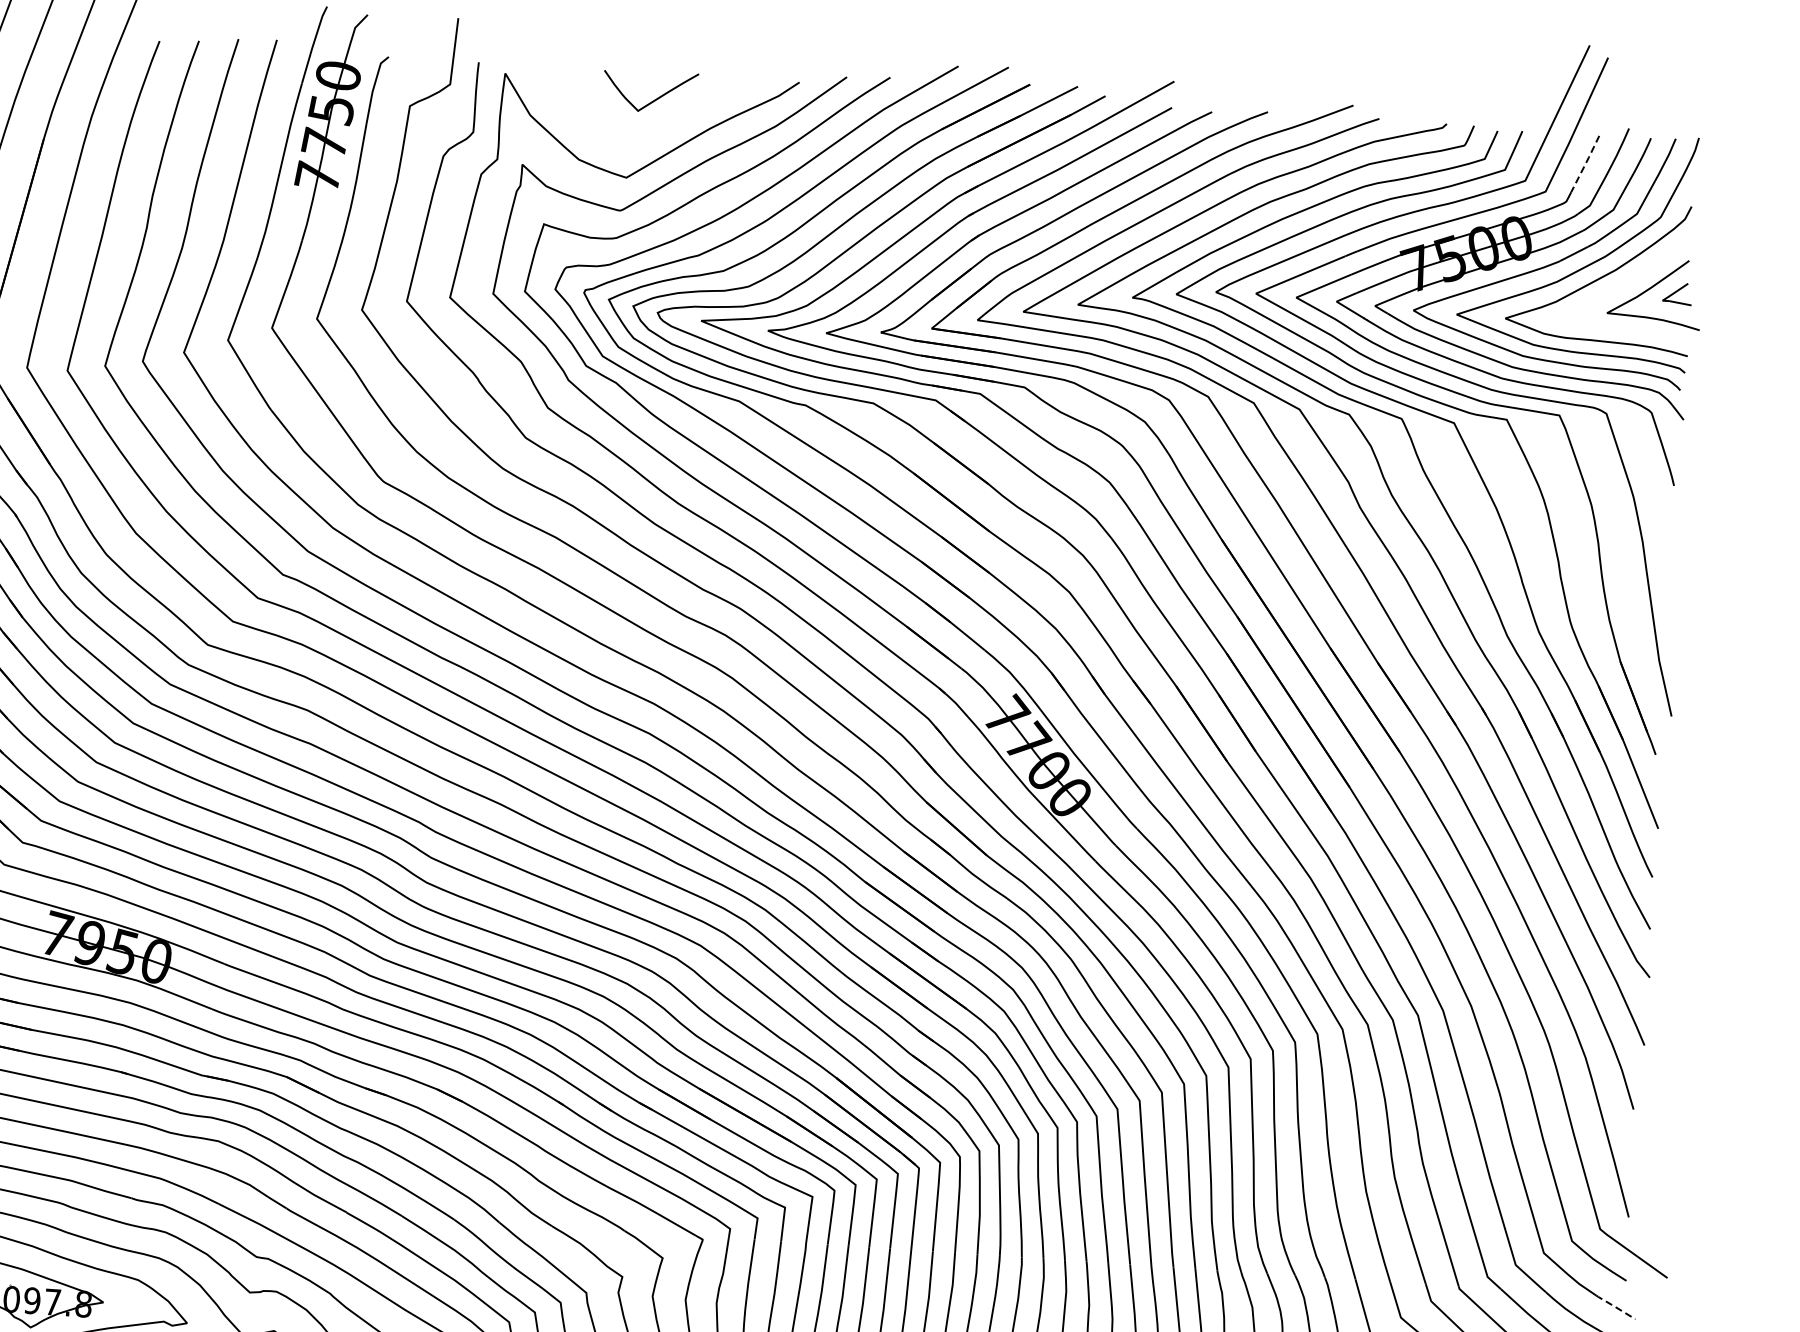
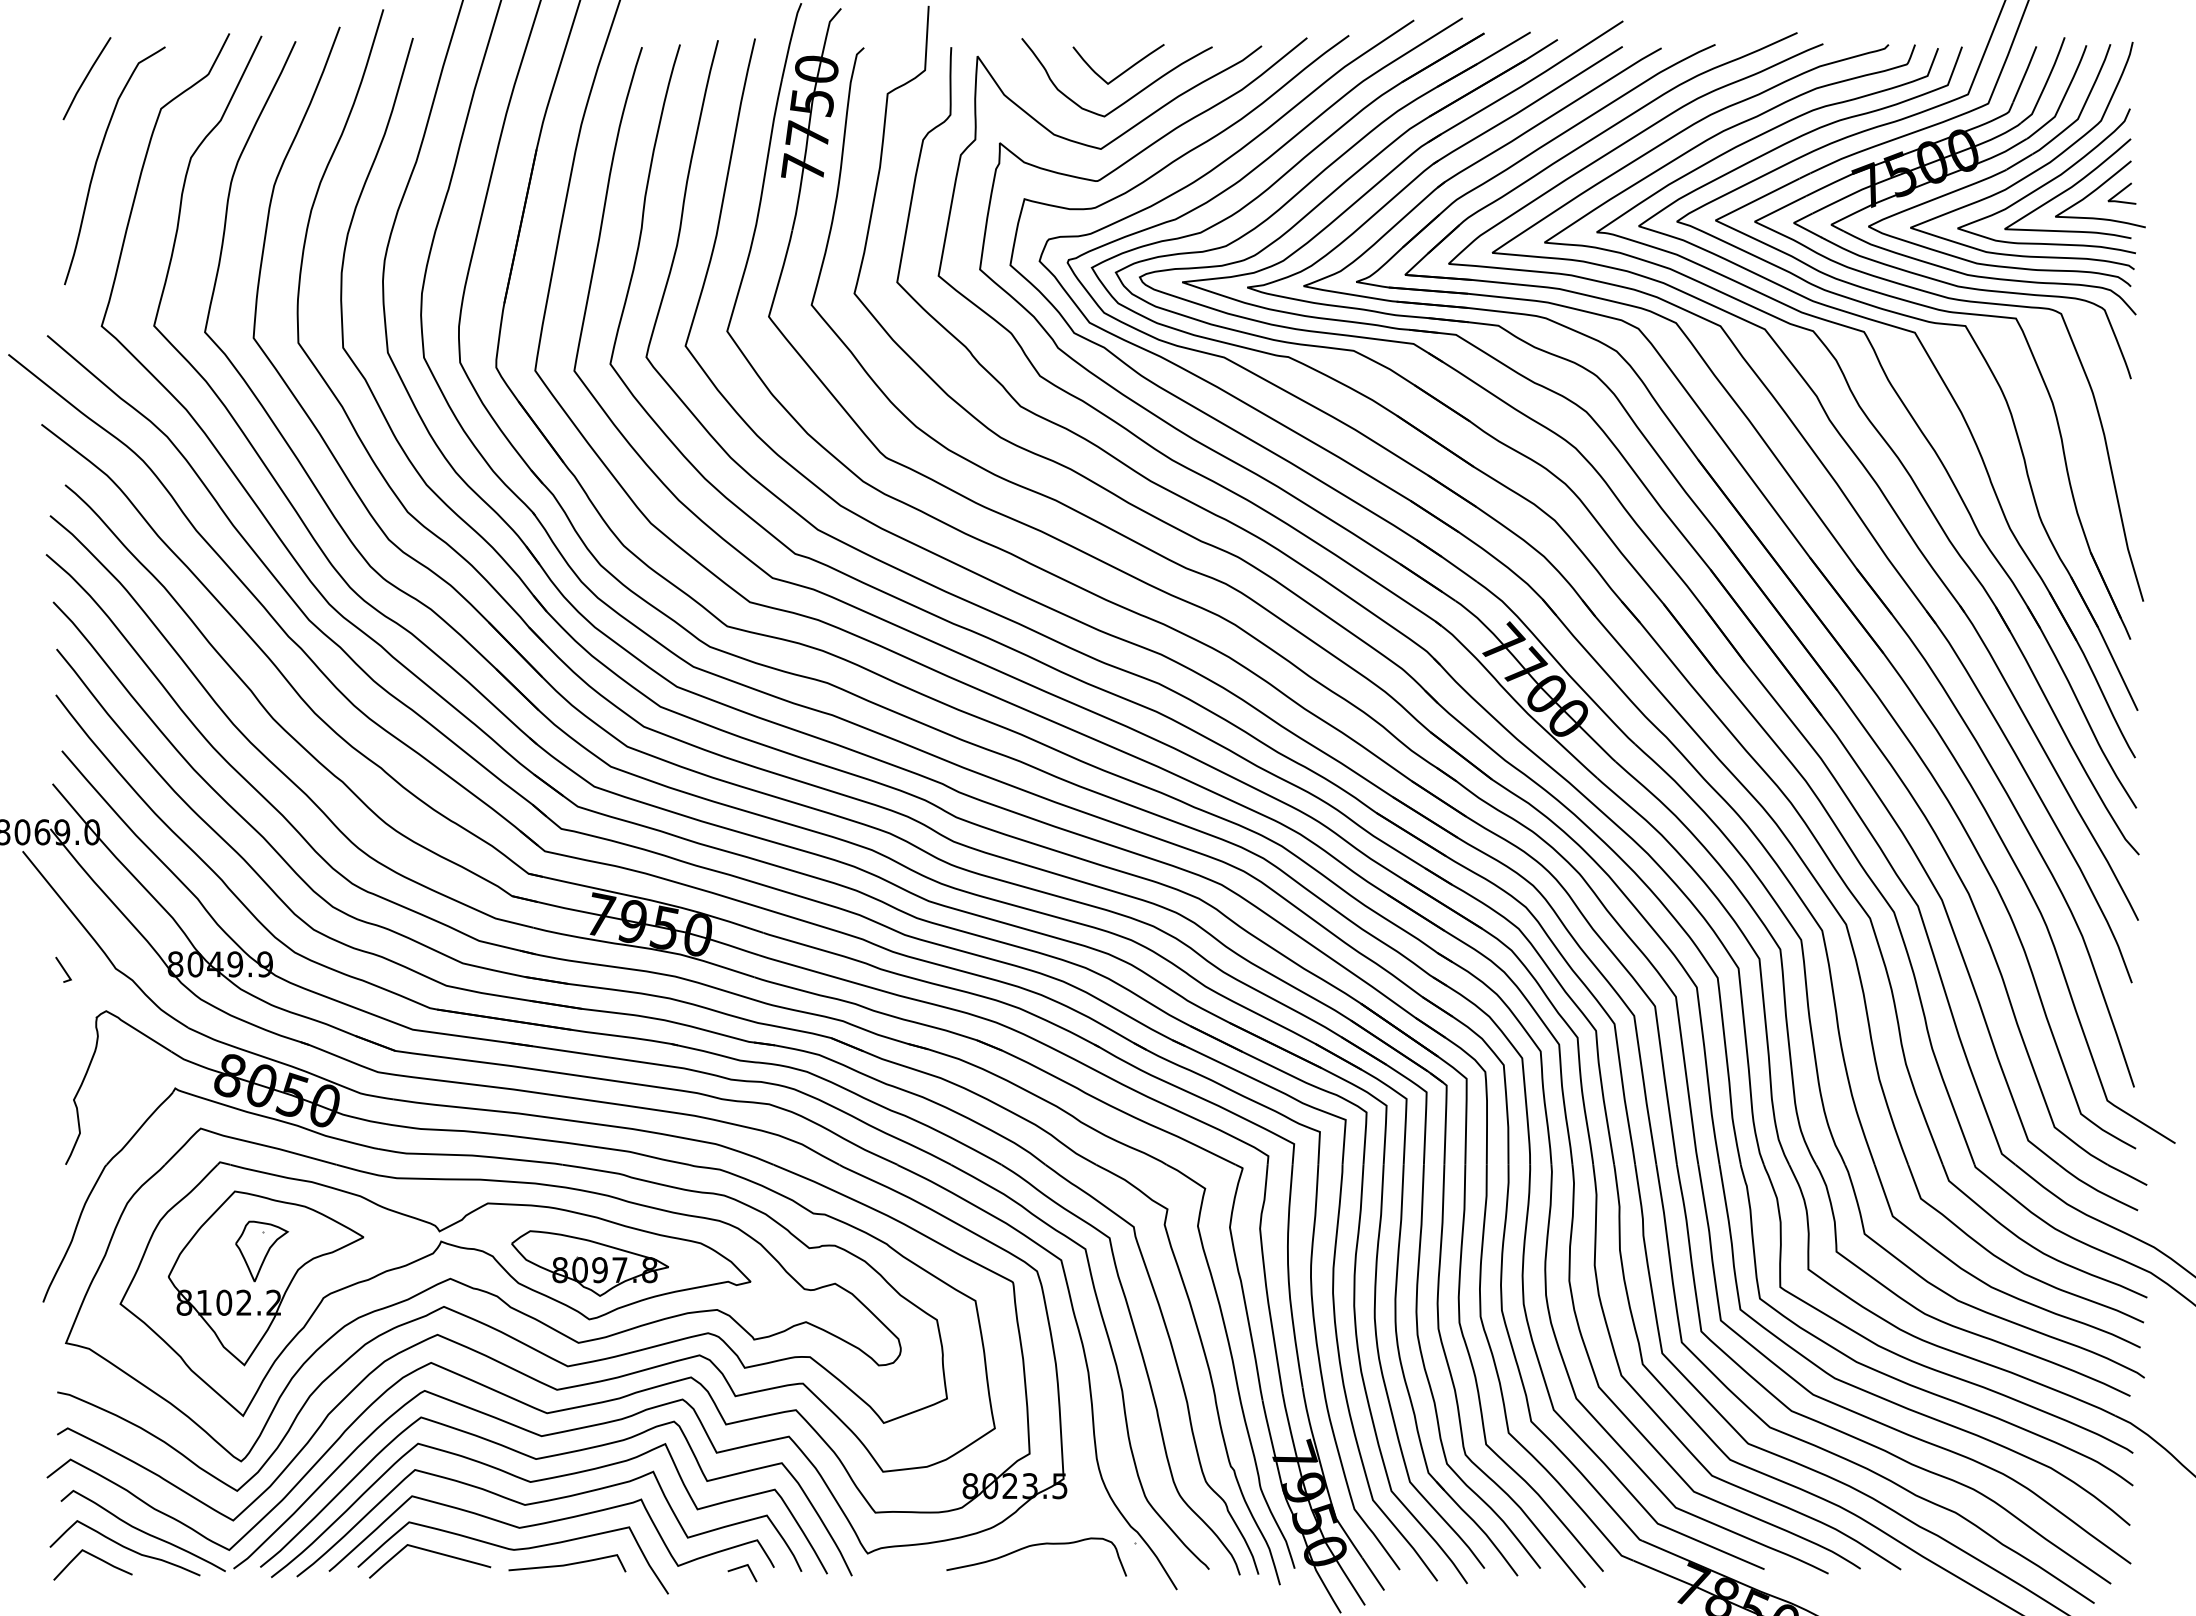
curve: (661, 125) -> (1131, 96), added
line: (1584, 164) -> (2024, 74), dashed -> solid
curve: (1621, 284) -> (2067, 188), added
line: (1614, 1306) -> (2126, 1174), dashed -> solid

